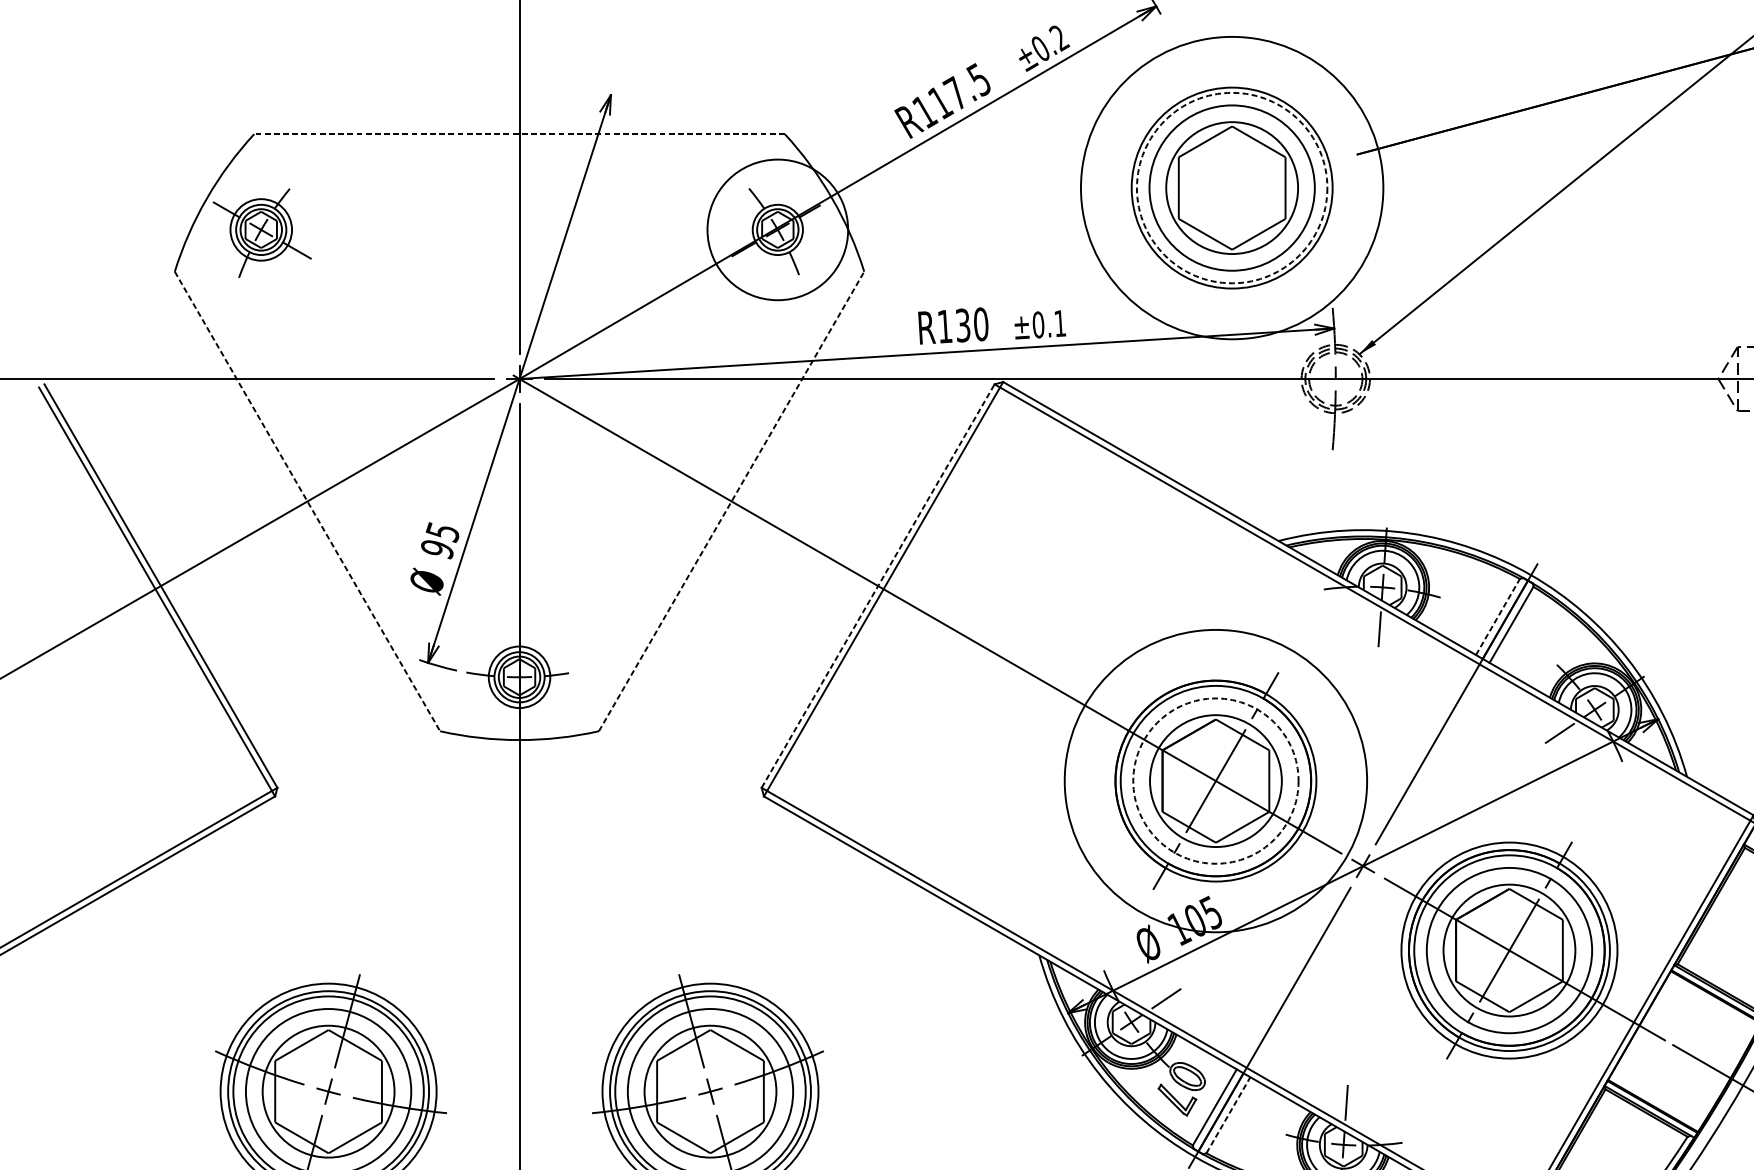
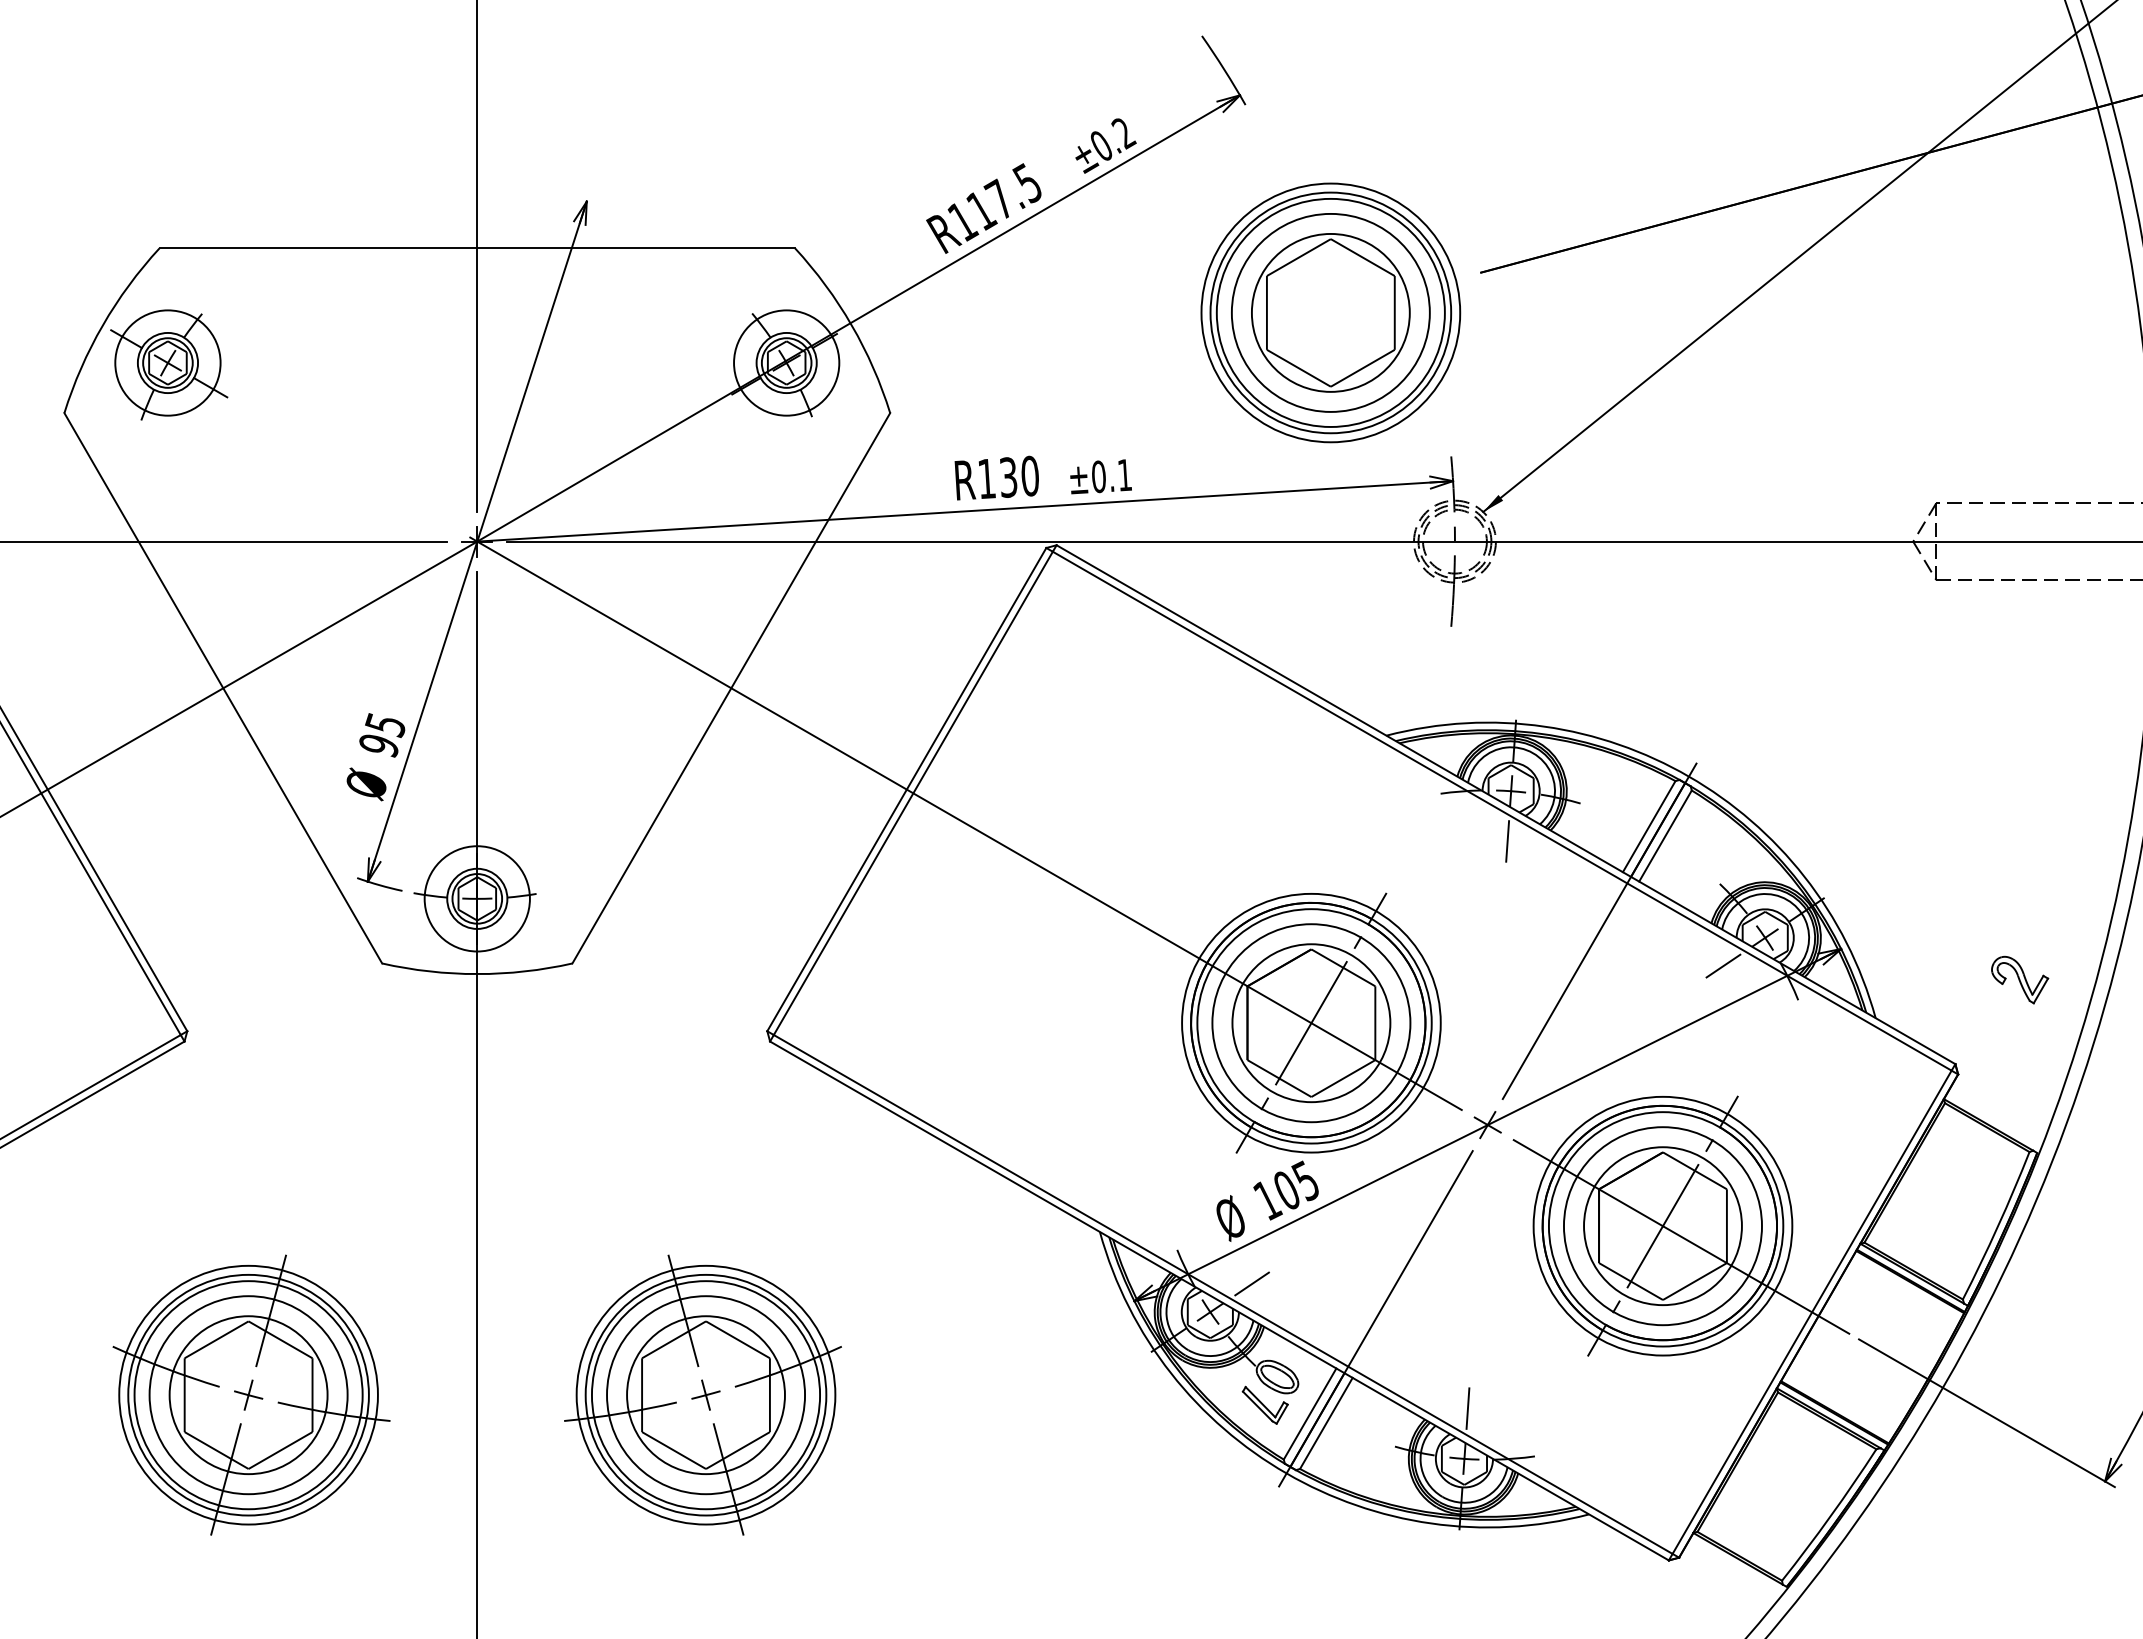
line: (519, 134) -> (477, 248), dashed -> solid
circle: (1231, 187) -> (1330, 312), dashed -> solid
circle: (1231, 187) -> (1330, 312), size x0.71
circle: (260, 229) -> (167, 362), size x1.43
circle: (777, 229) -> (786, 362), size x0.62
line: (307, 501) -> (223, 688), dashed -> solid
line: (731, 501) -> (731, 688), dashed -> solid
line: (878, 585) -> (907, 789), dashed -> solid
line: (1498, 616) -> (1649, 826), dashed -> solid
circle: (518, 676) -> (476, 898), size x1.43
circle: (1216, 780) -> (1311, 1022), size x0.71
circle: (1216, 781) -> (1311, 1023), dashed -> solid
line: (1228, 1115) -> (1326, 1423), dashed -> solid

